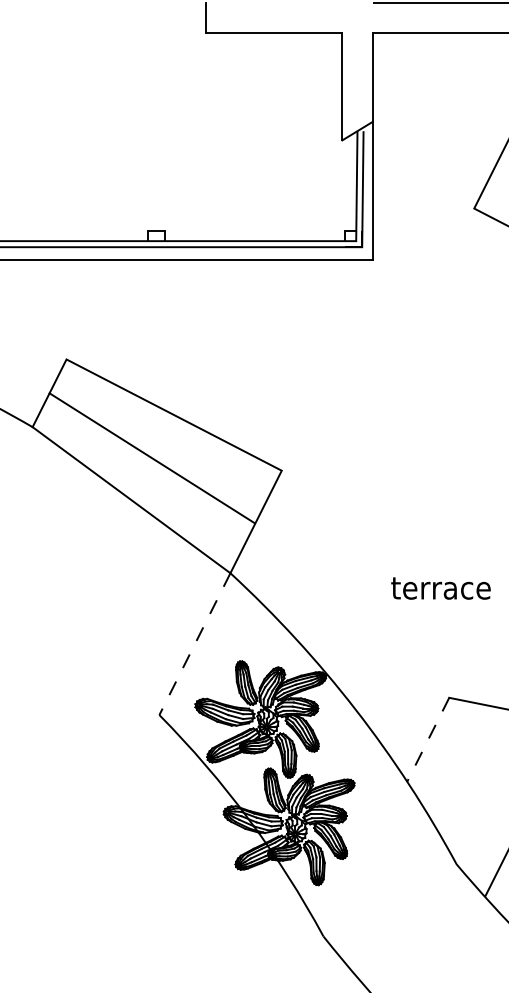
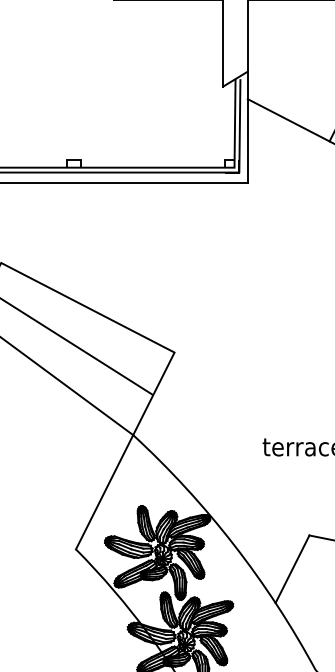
line: (423, 182) -> (288, 120), added
line: (194, 644) -> (104, 492), dashed -> solid
line: (428, 739) -> (292, 569), dashed -> solid

